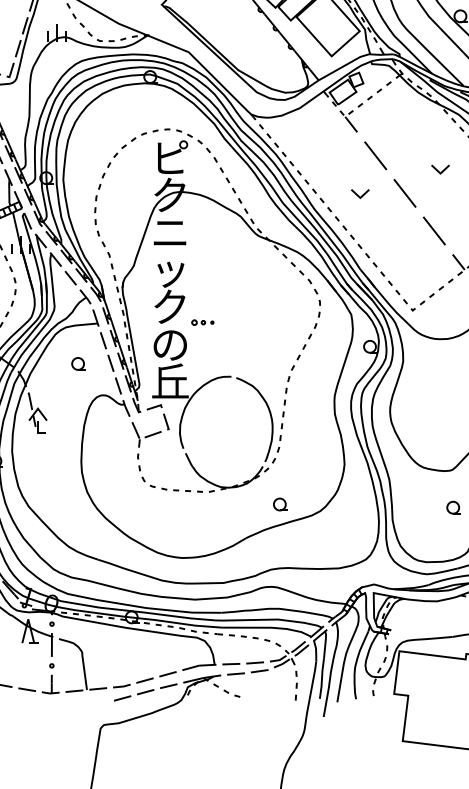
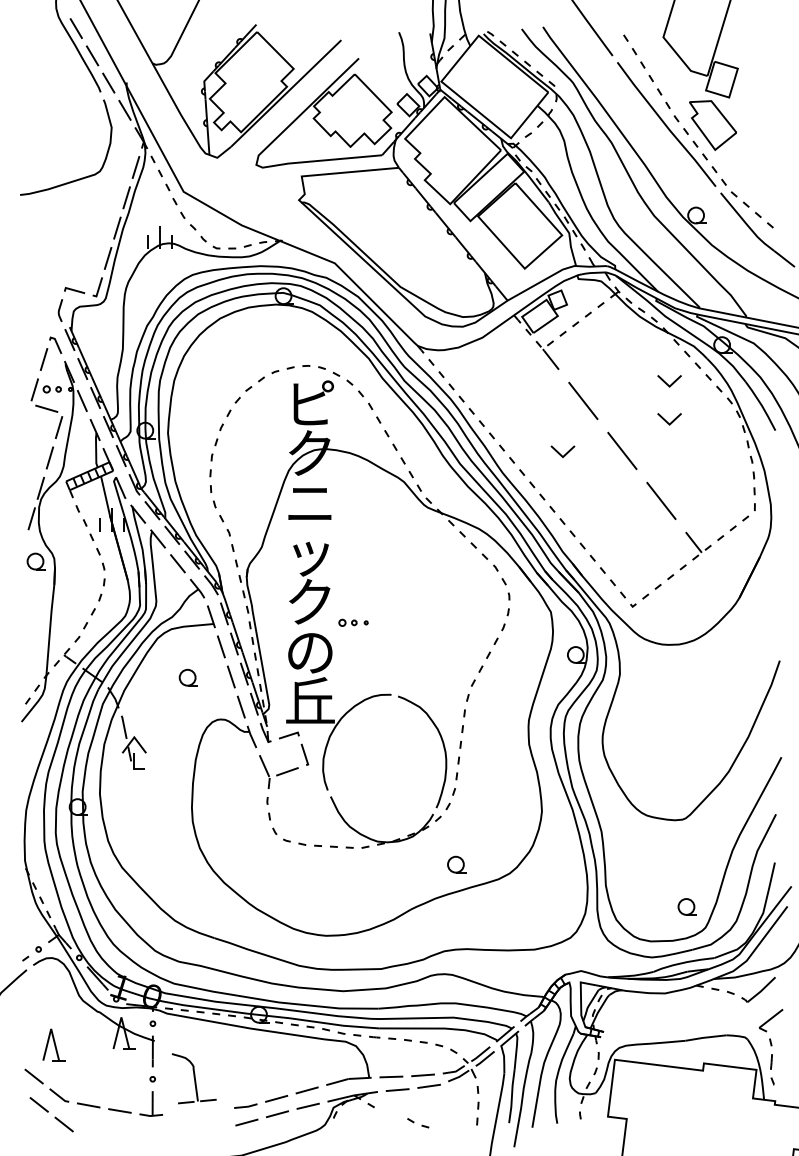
part: (440, 141) -> (669, 381), added
part: (453, 507) -> (686, 906), moved
part: (83, 665) -> (194, 1078), size x0.7
part: (232, 693) -> (418, 1123), moved

